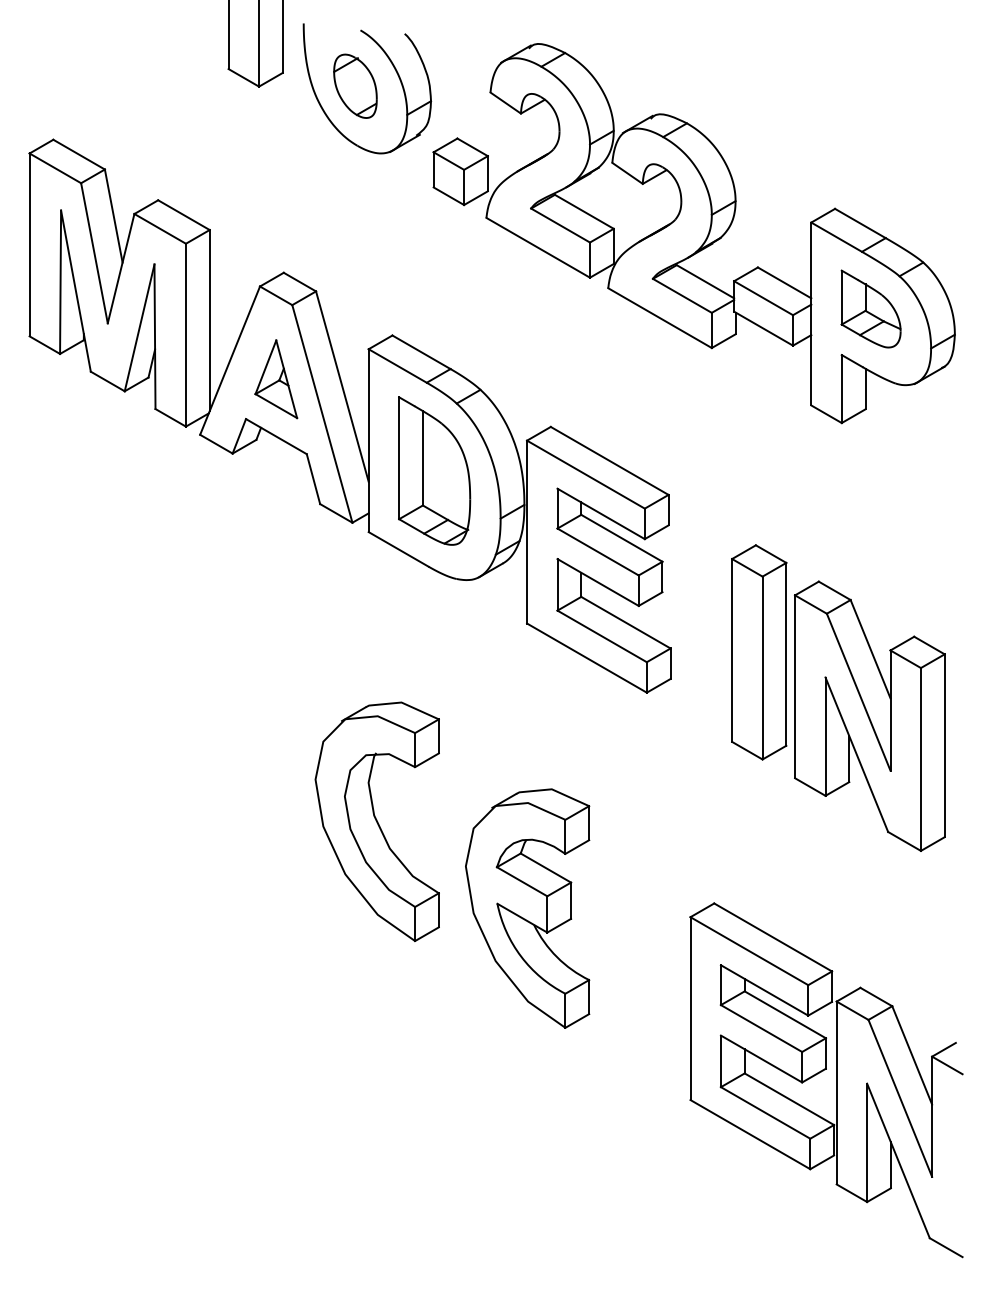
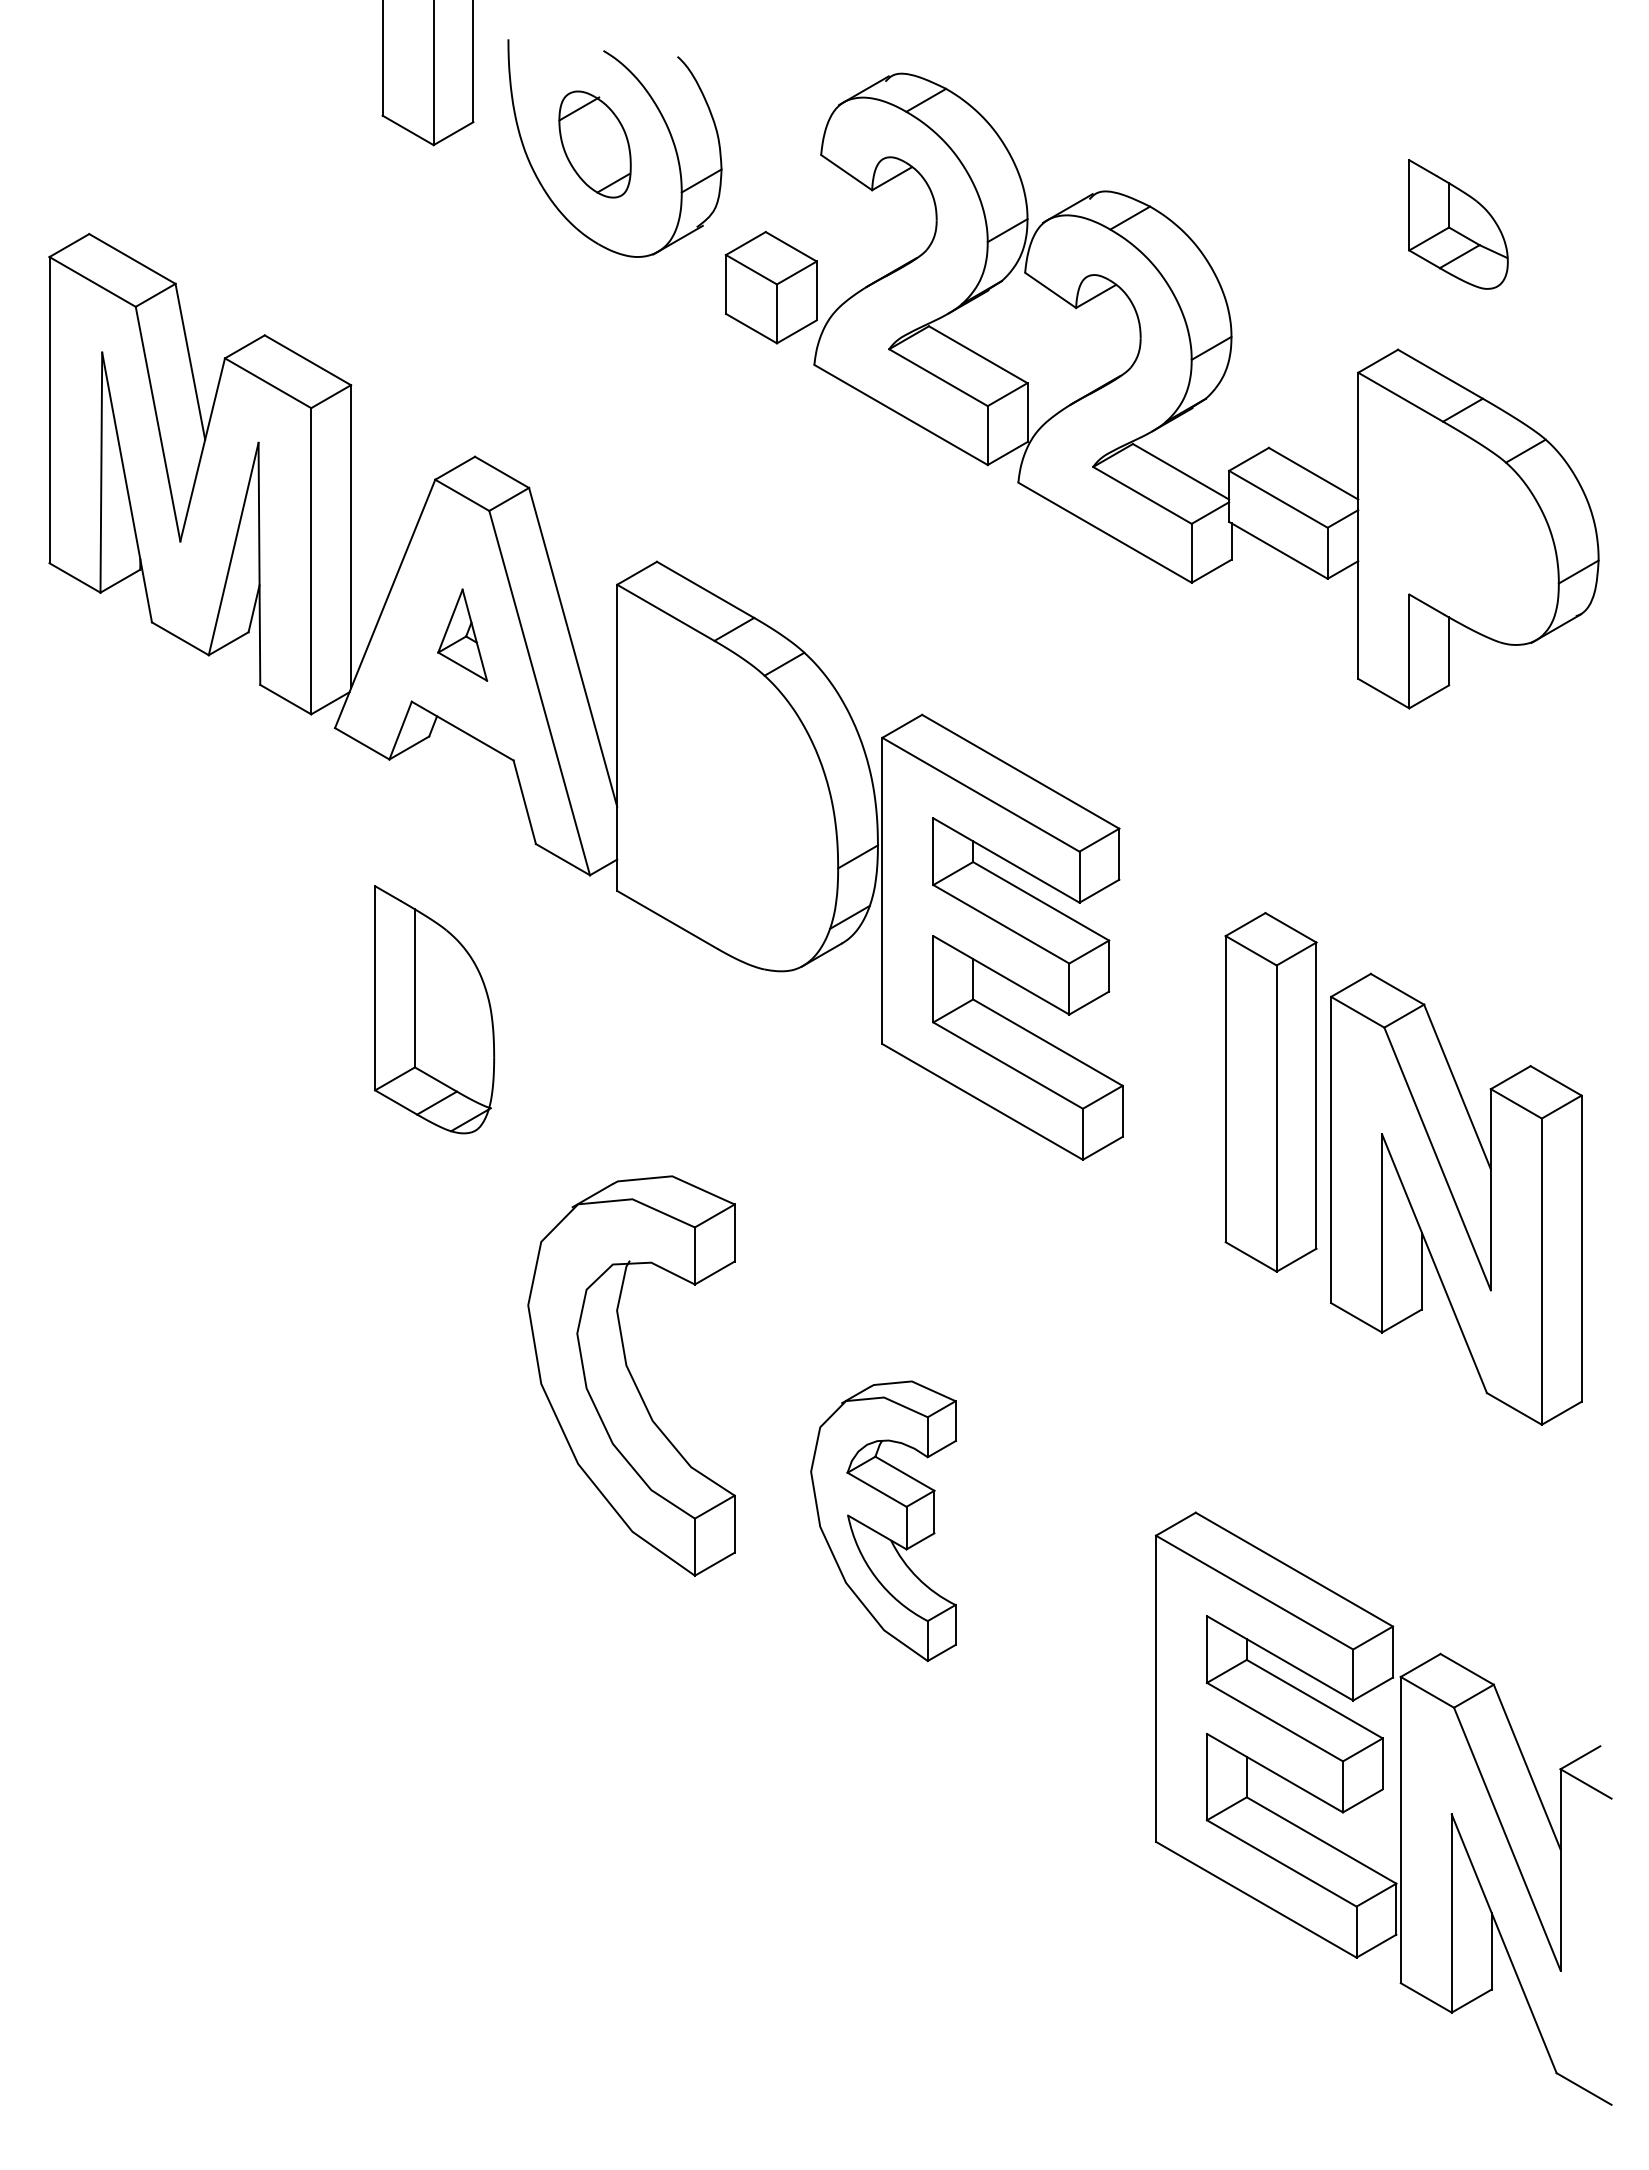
part: (870, 308) -> (1457, 223), moved
part: (276, 379) -> (462, 635), size x0.7
part: (434, 470) -> (434, 1008), moved
part: (527, 908) -> (883, 1521), size x0.7

